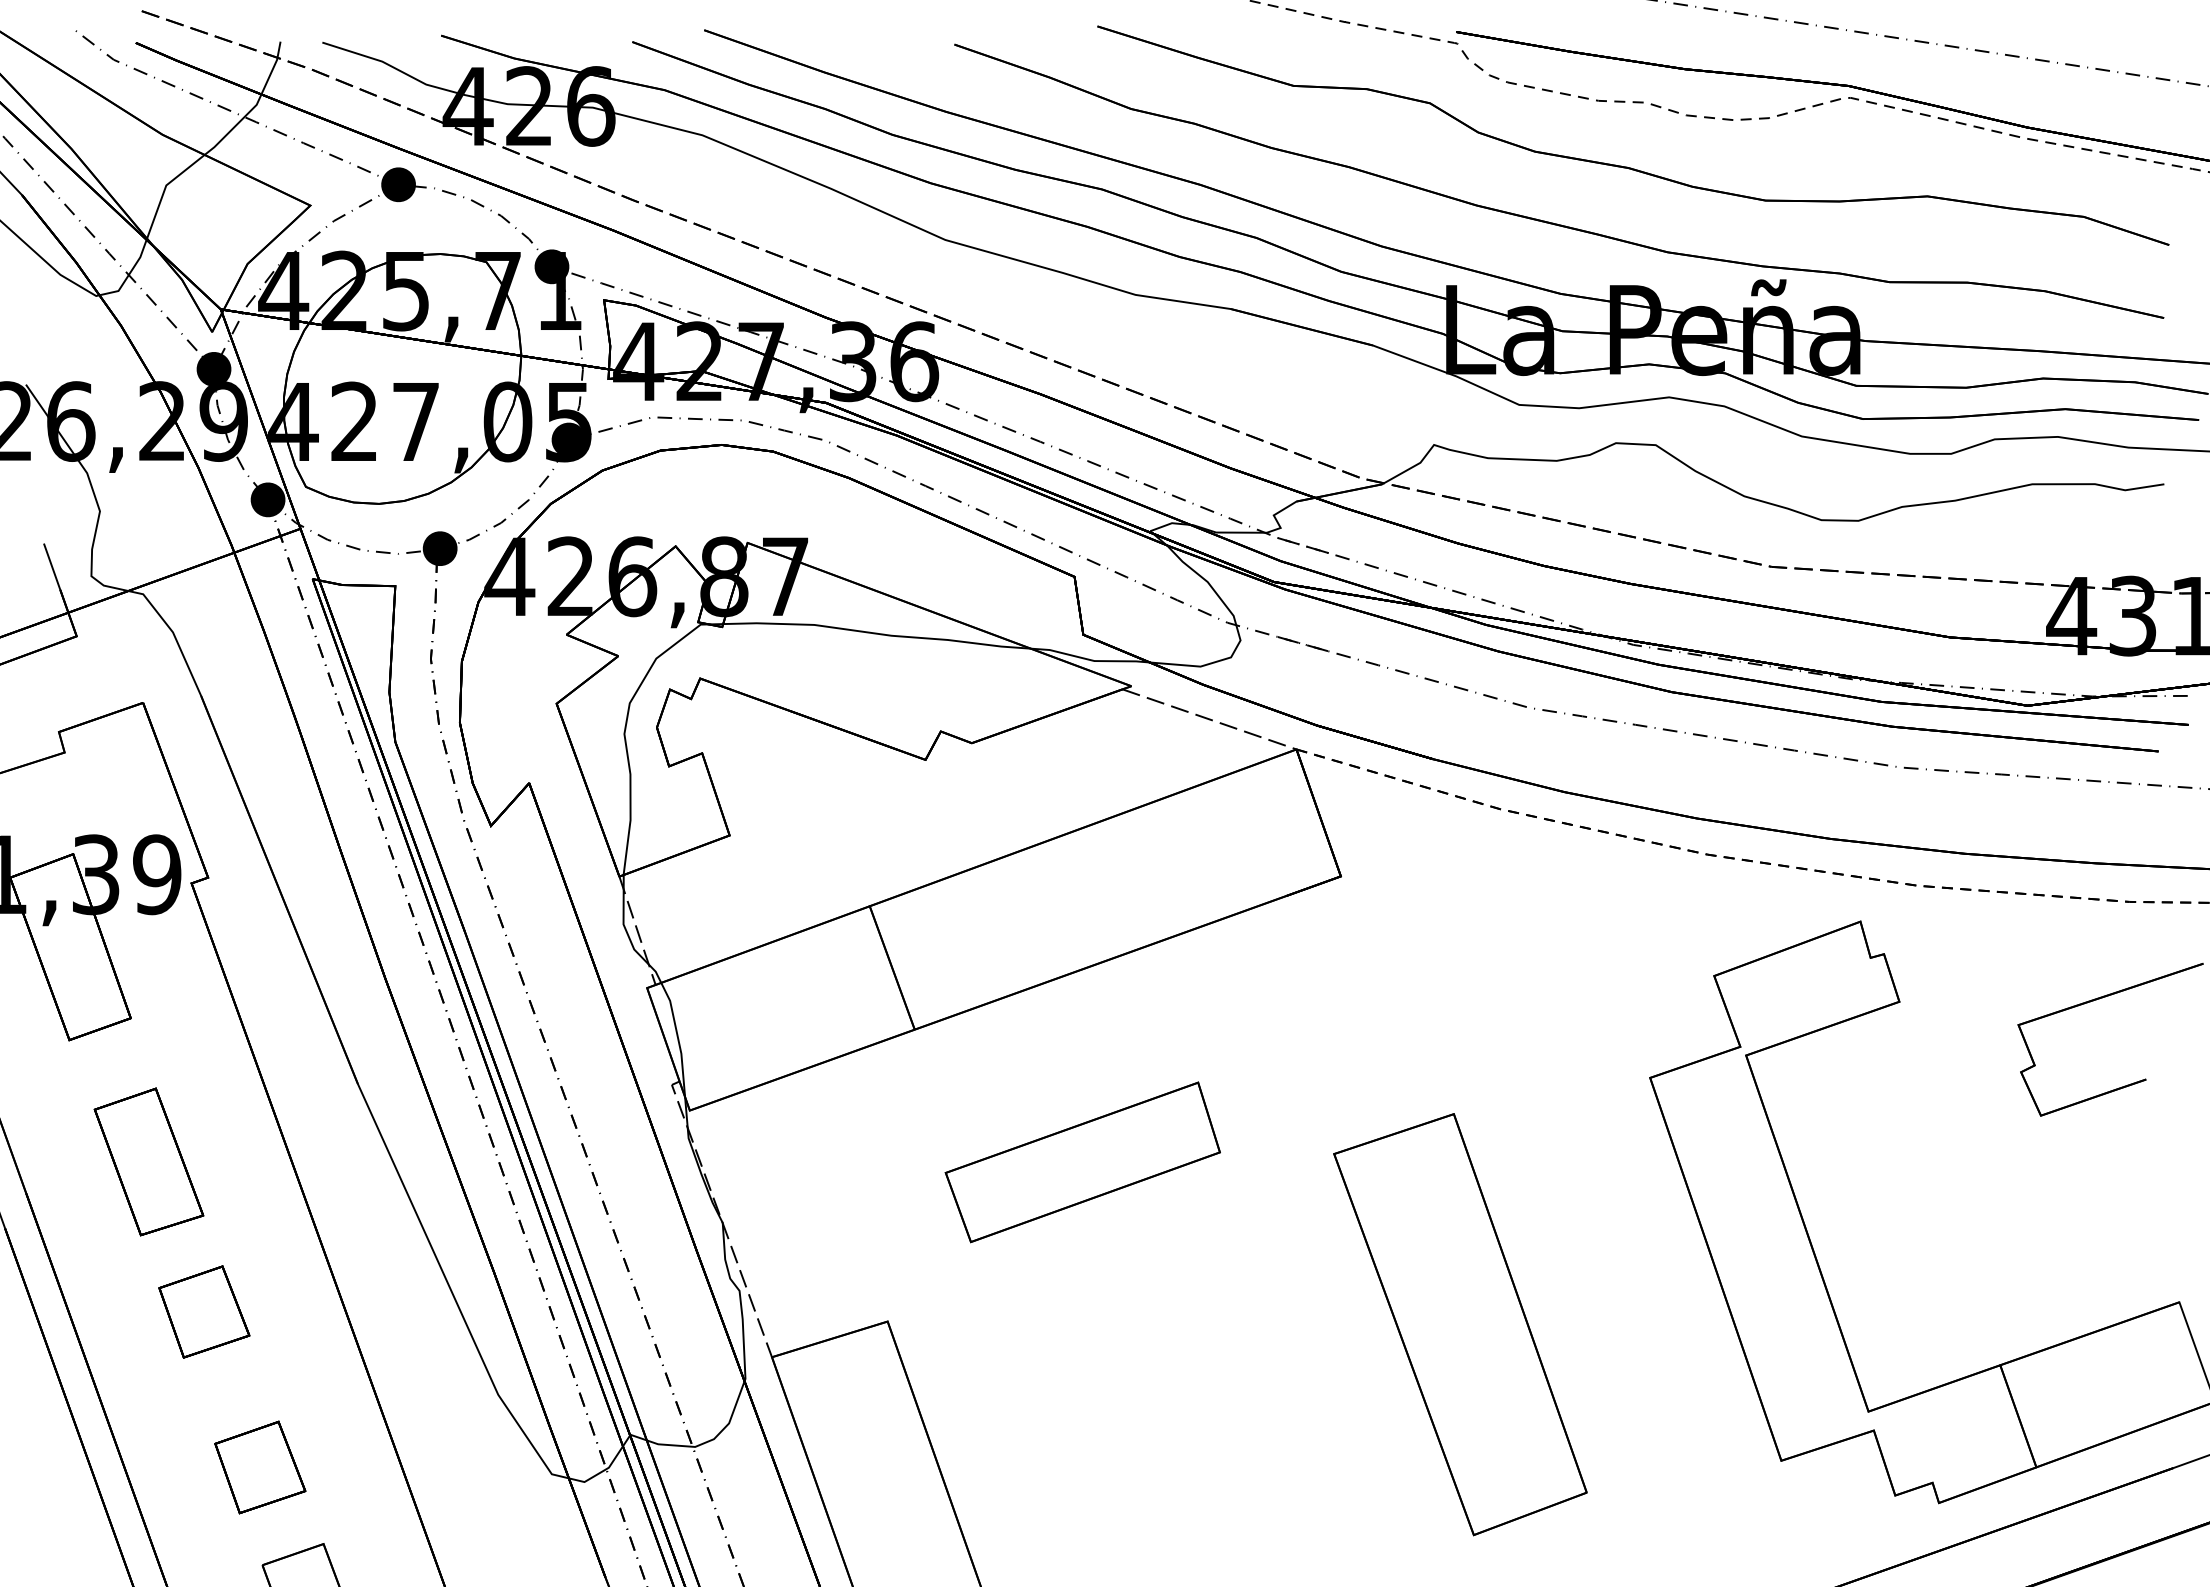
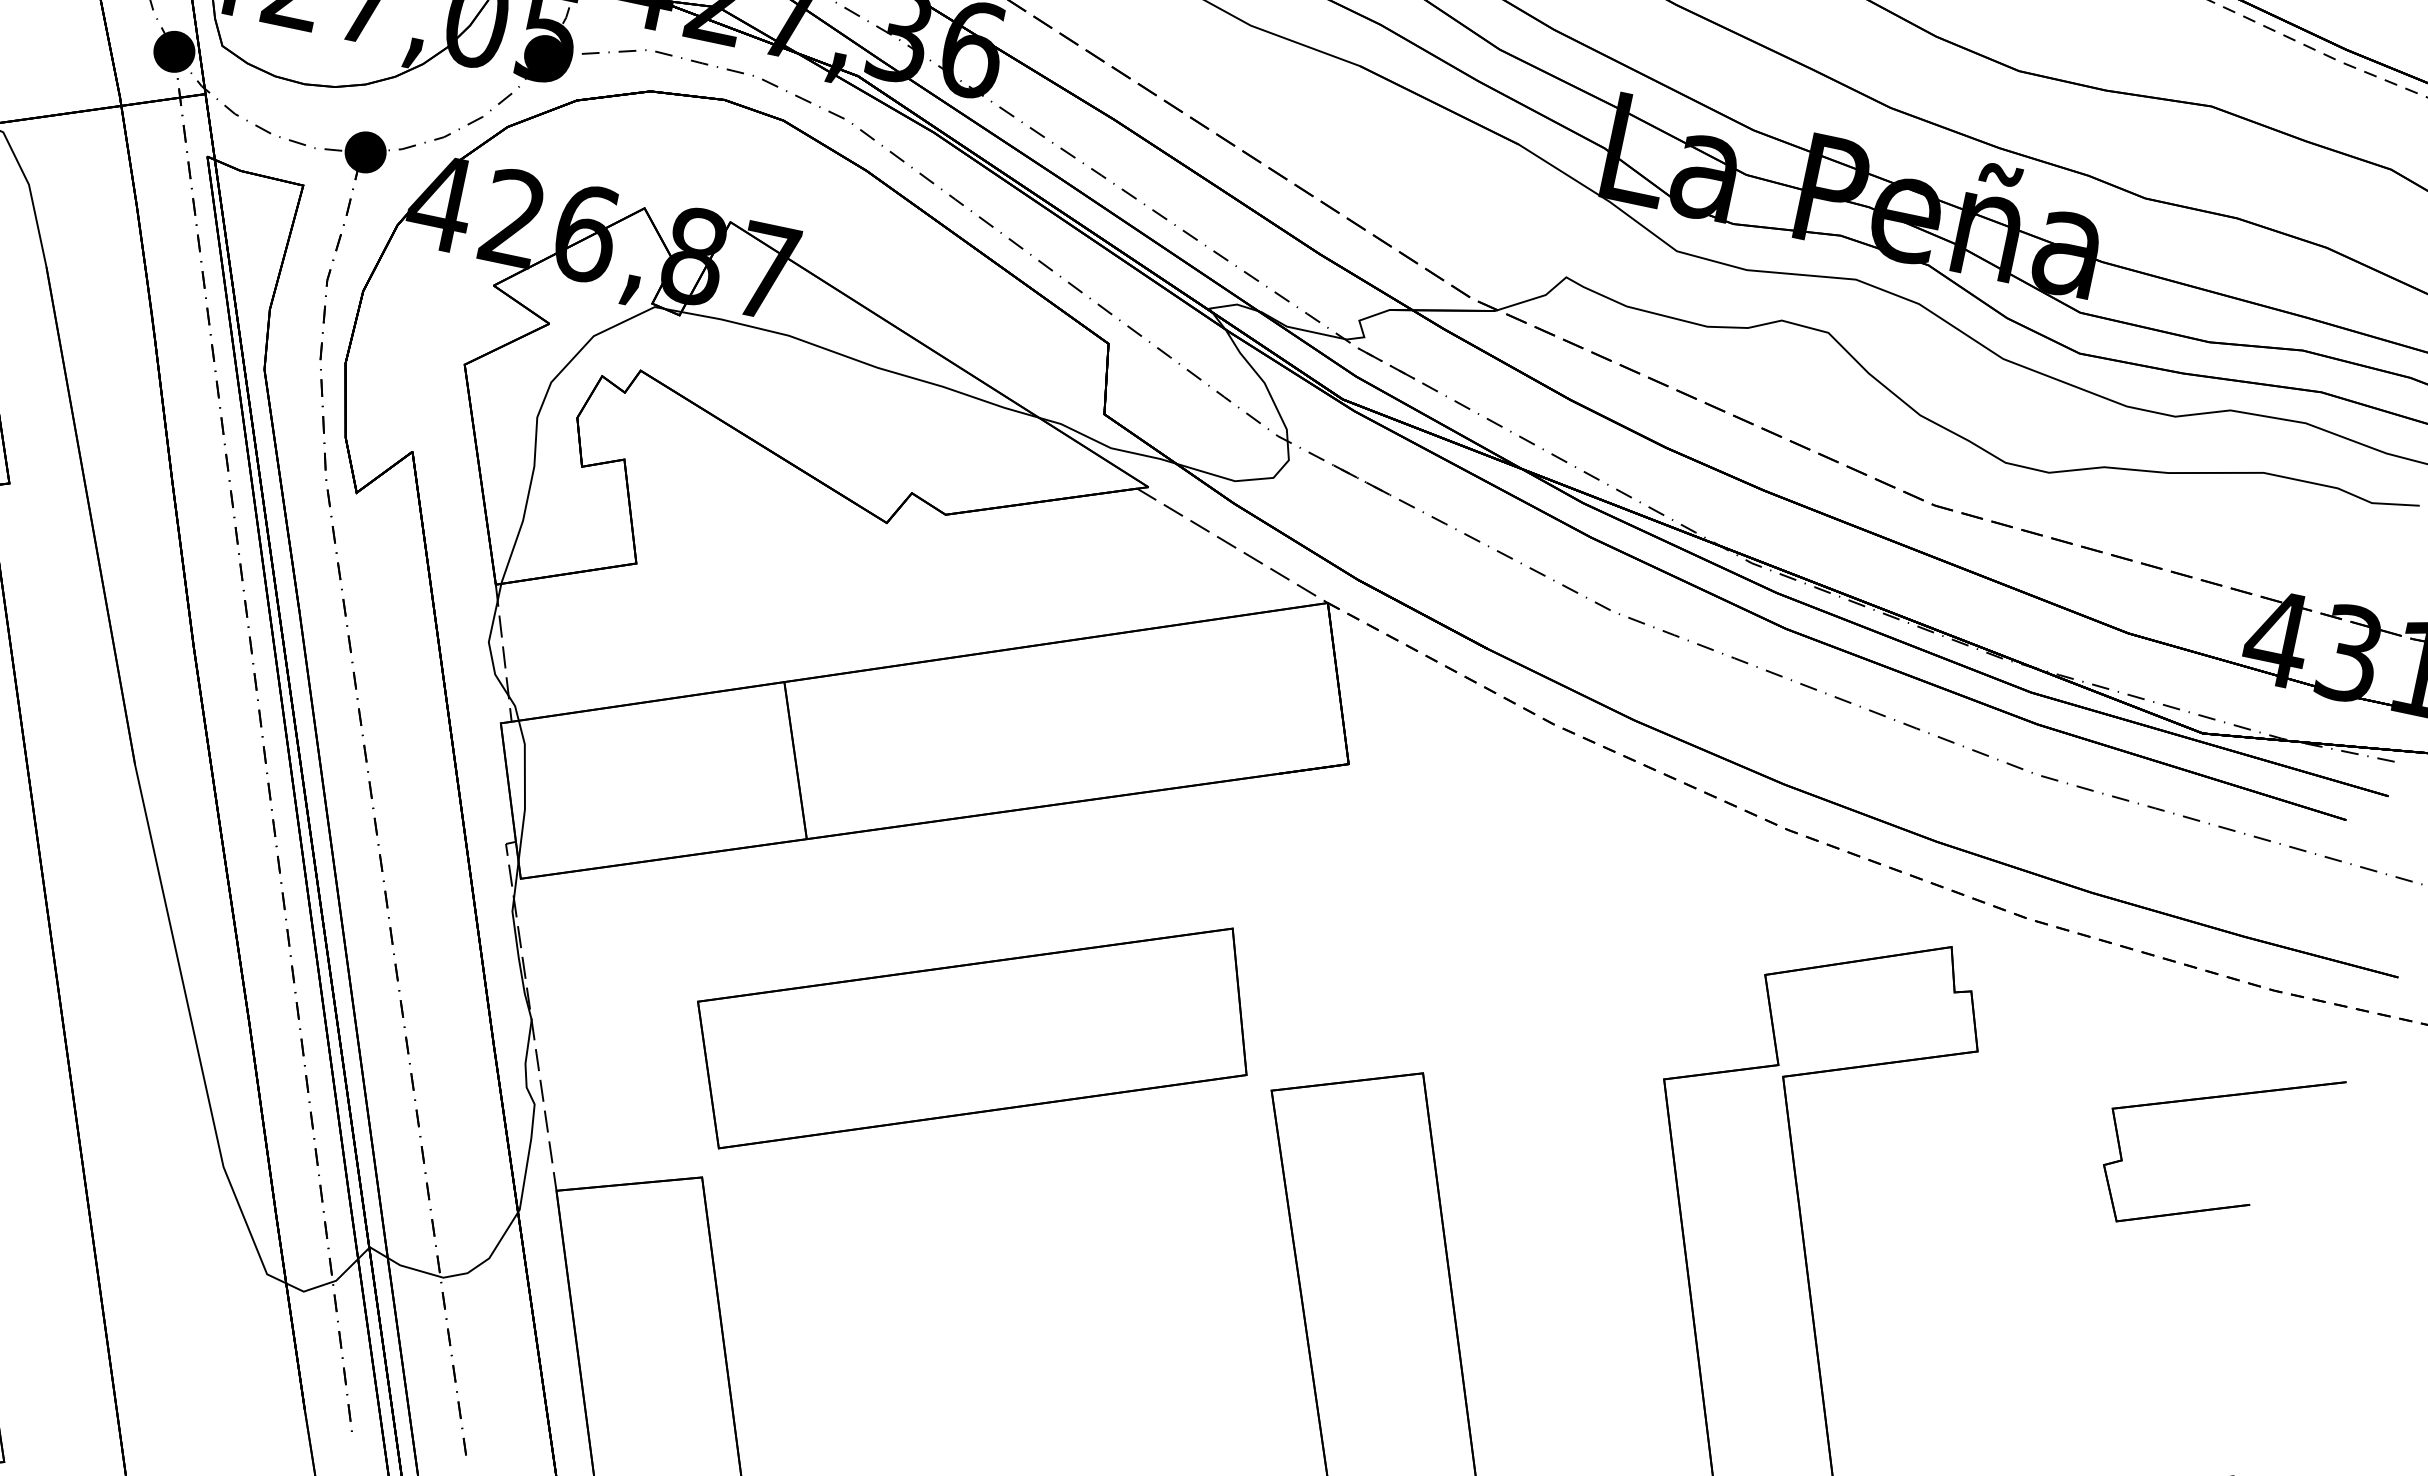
part: (1082, 1162) -> (972, 1037), size x1.67

